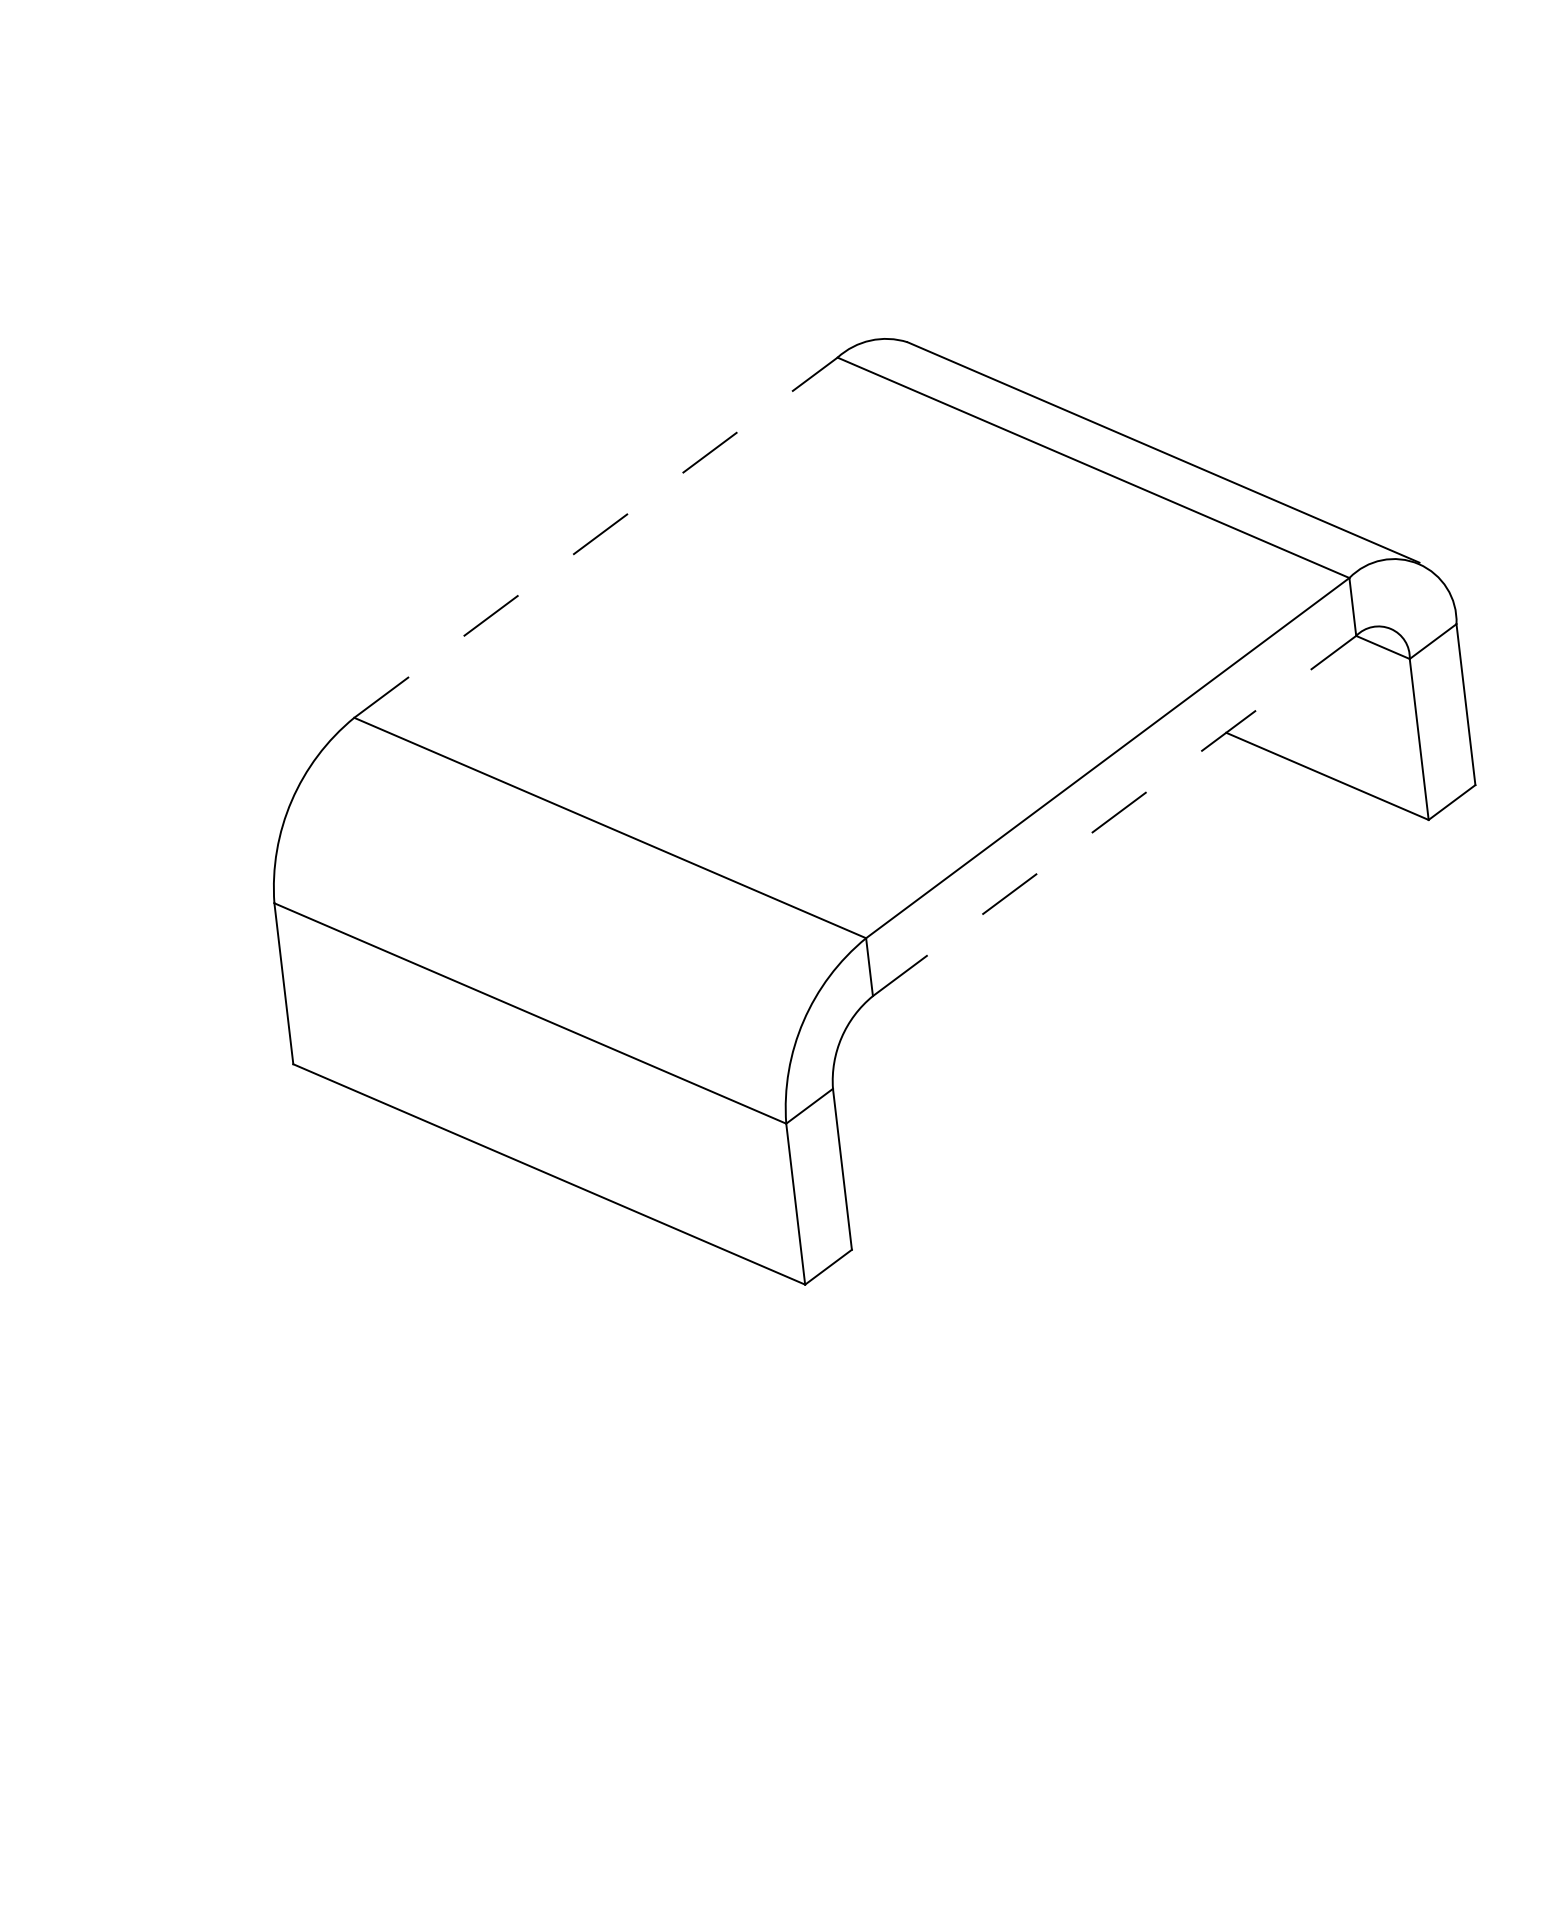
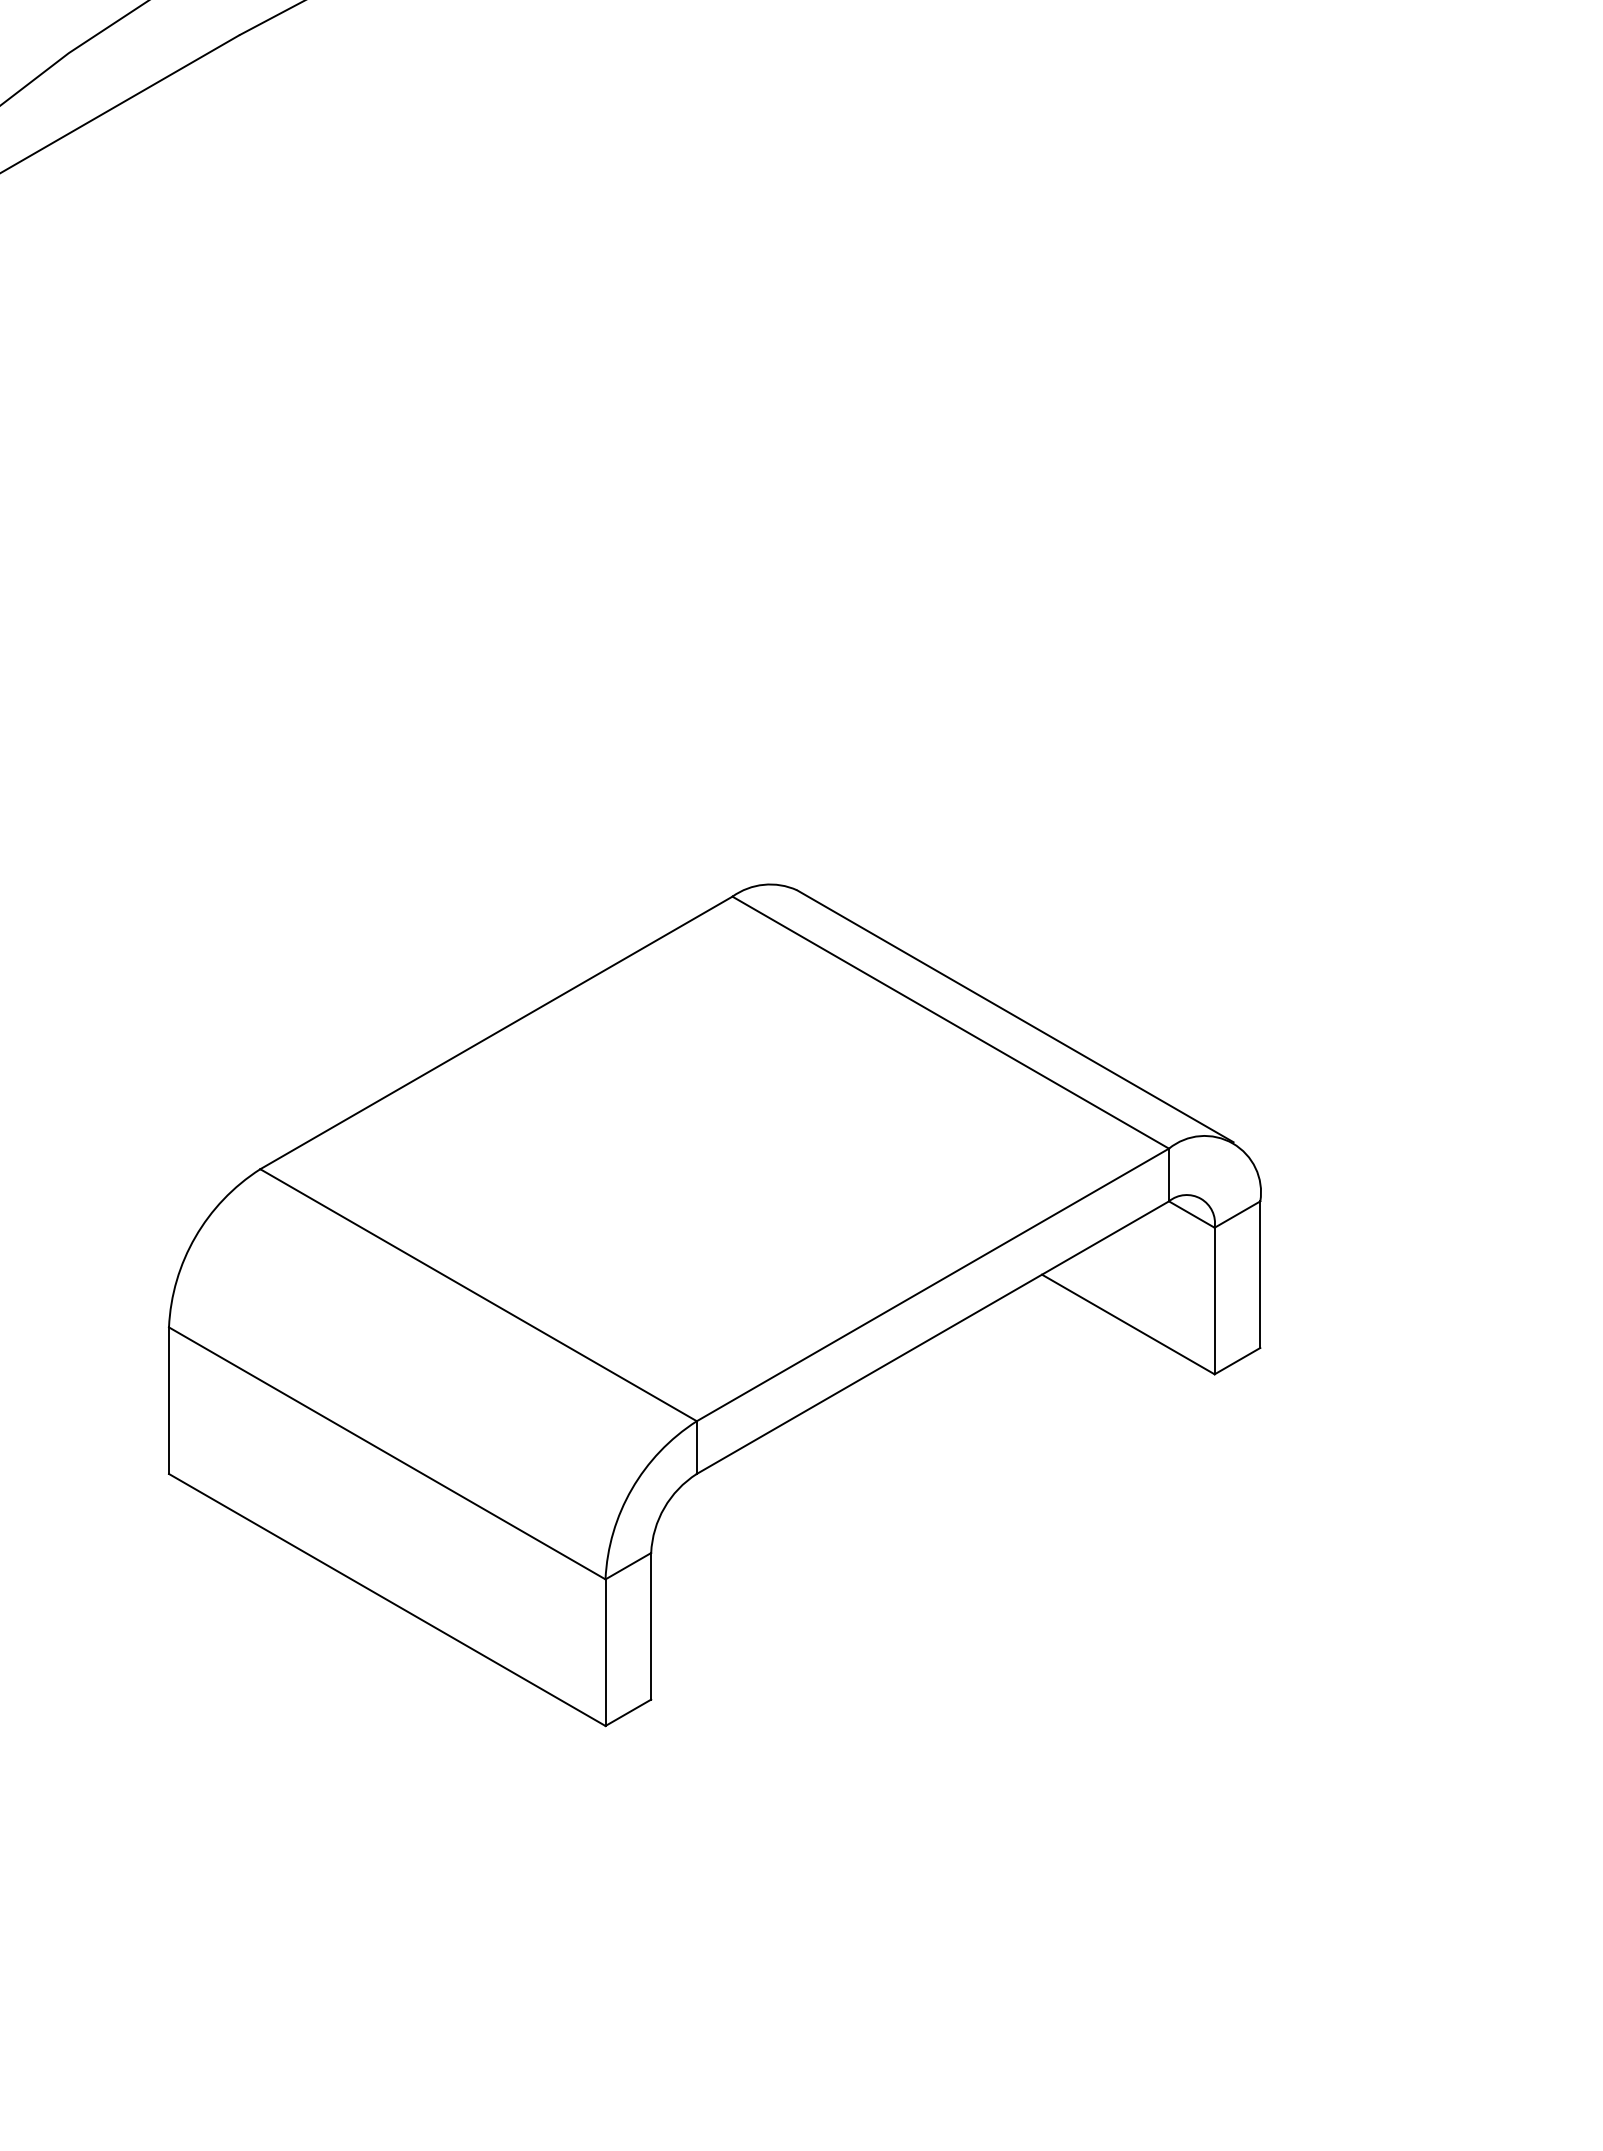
line: (595, 537) -> (496, 1032), dashed -> solid
line: (1114, 815) -> (932, 1337), dashed -> solid

